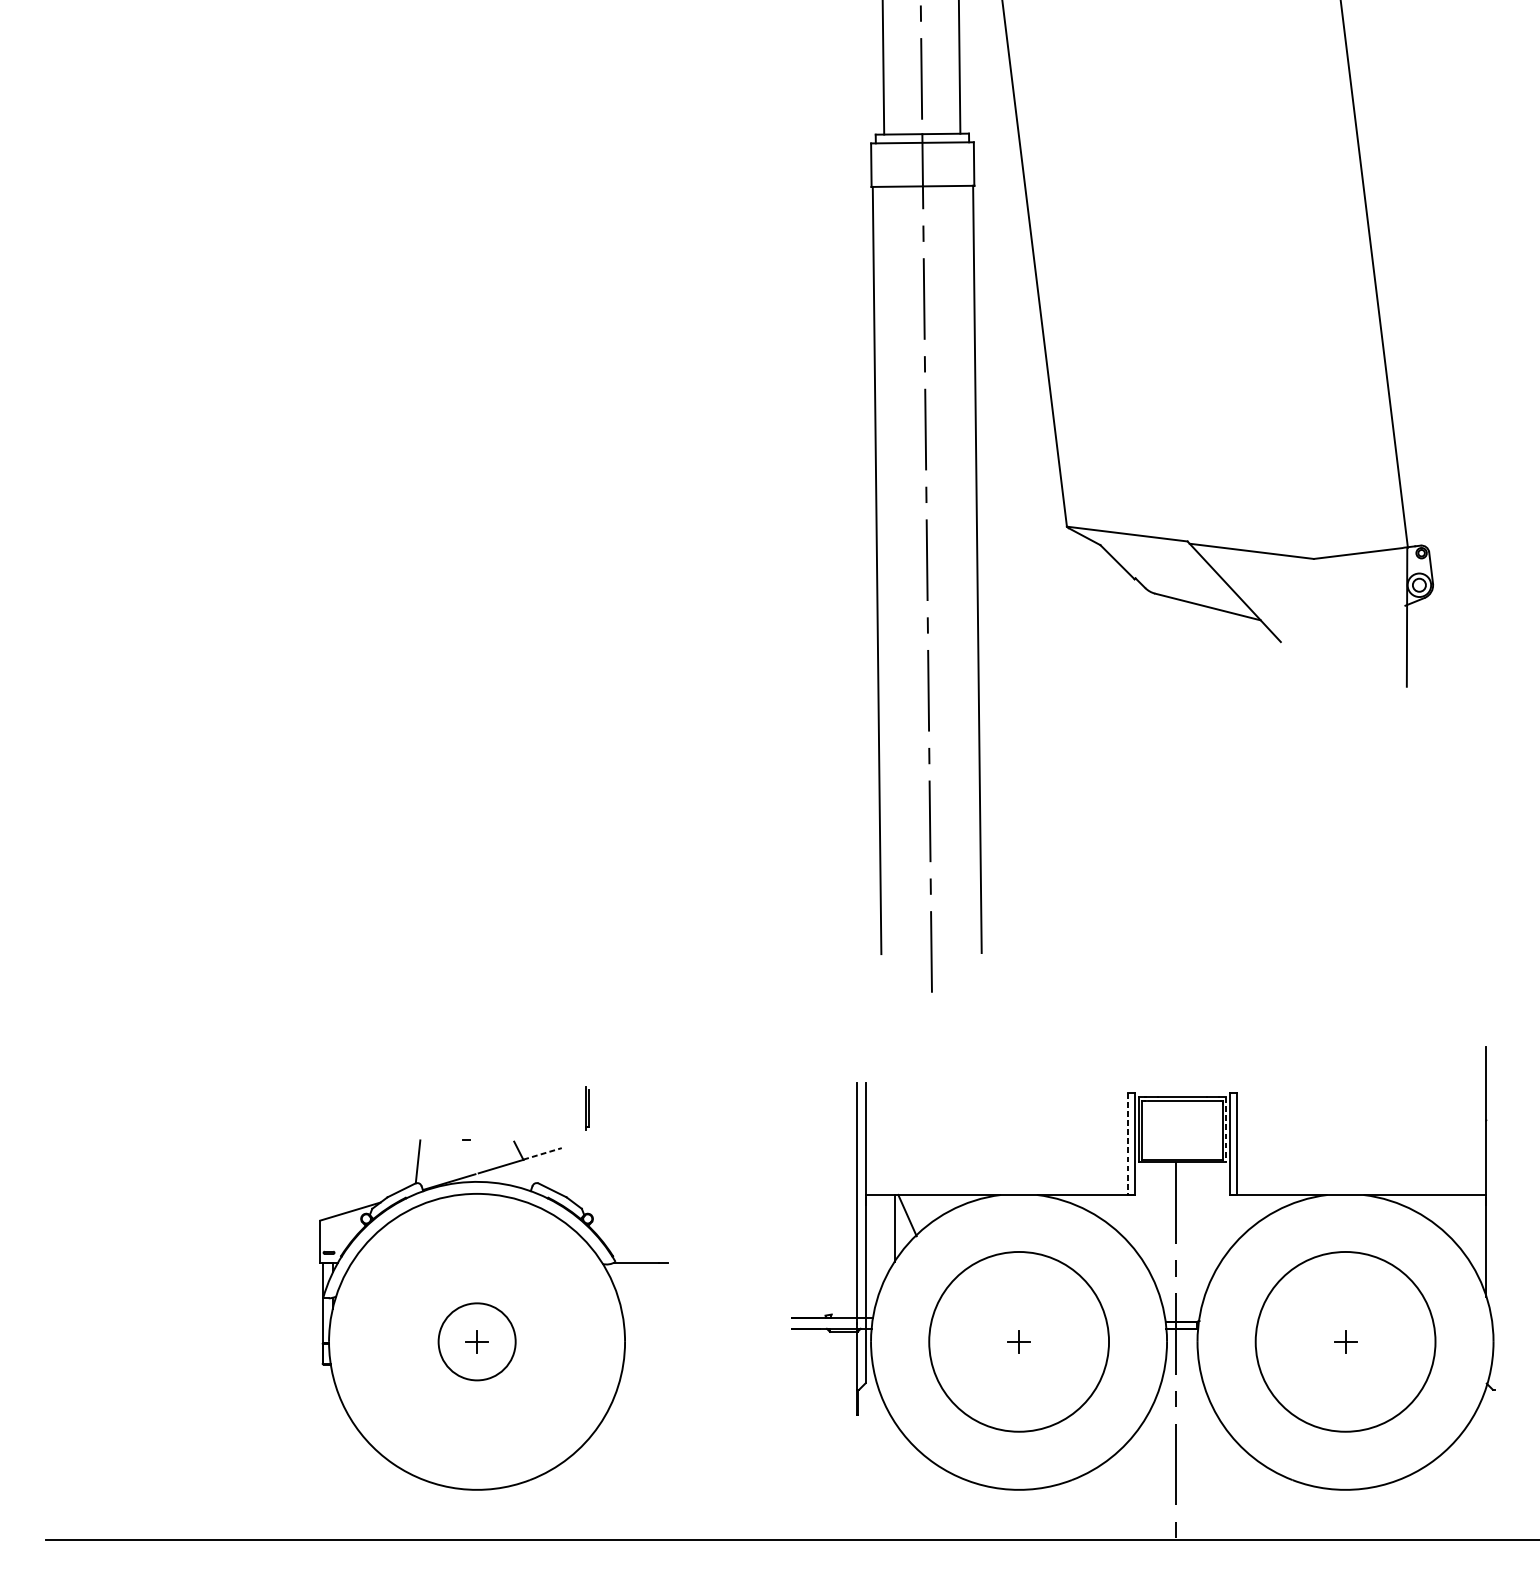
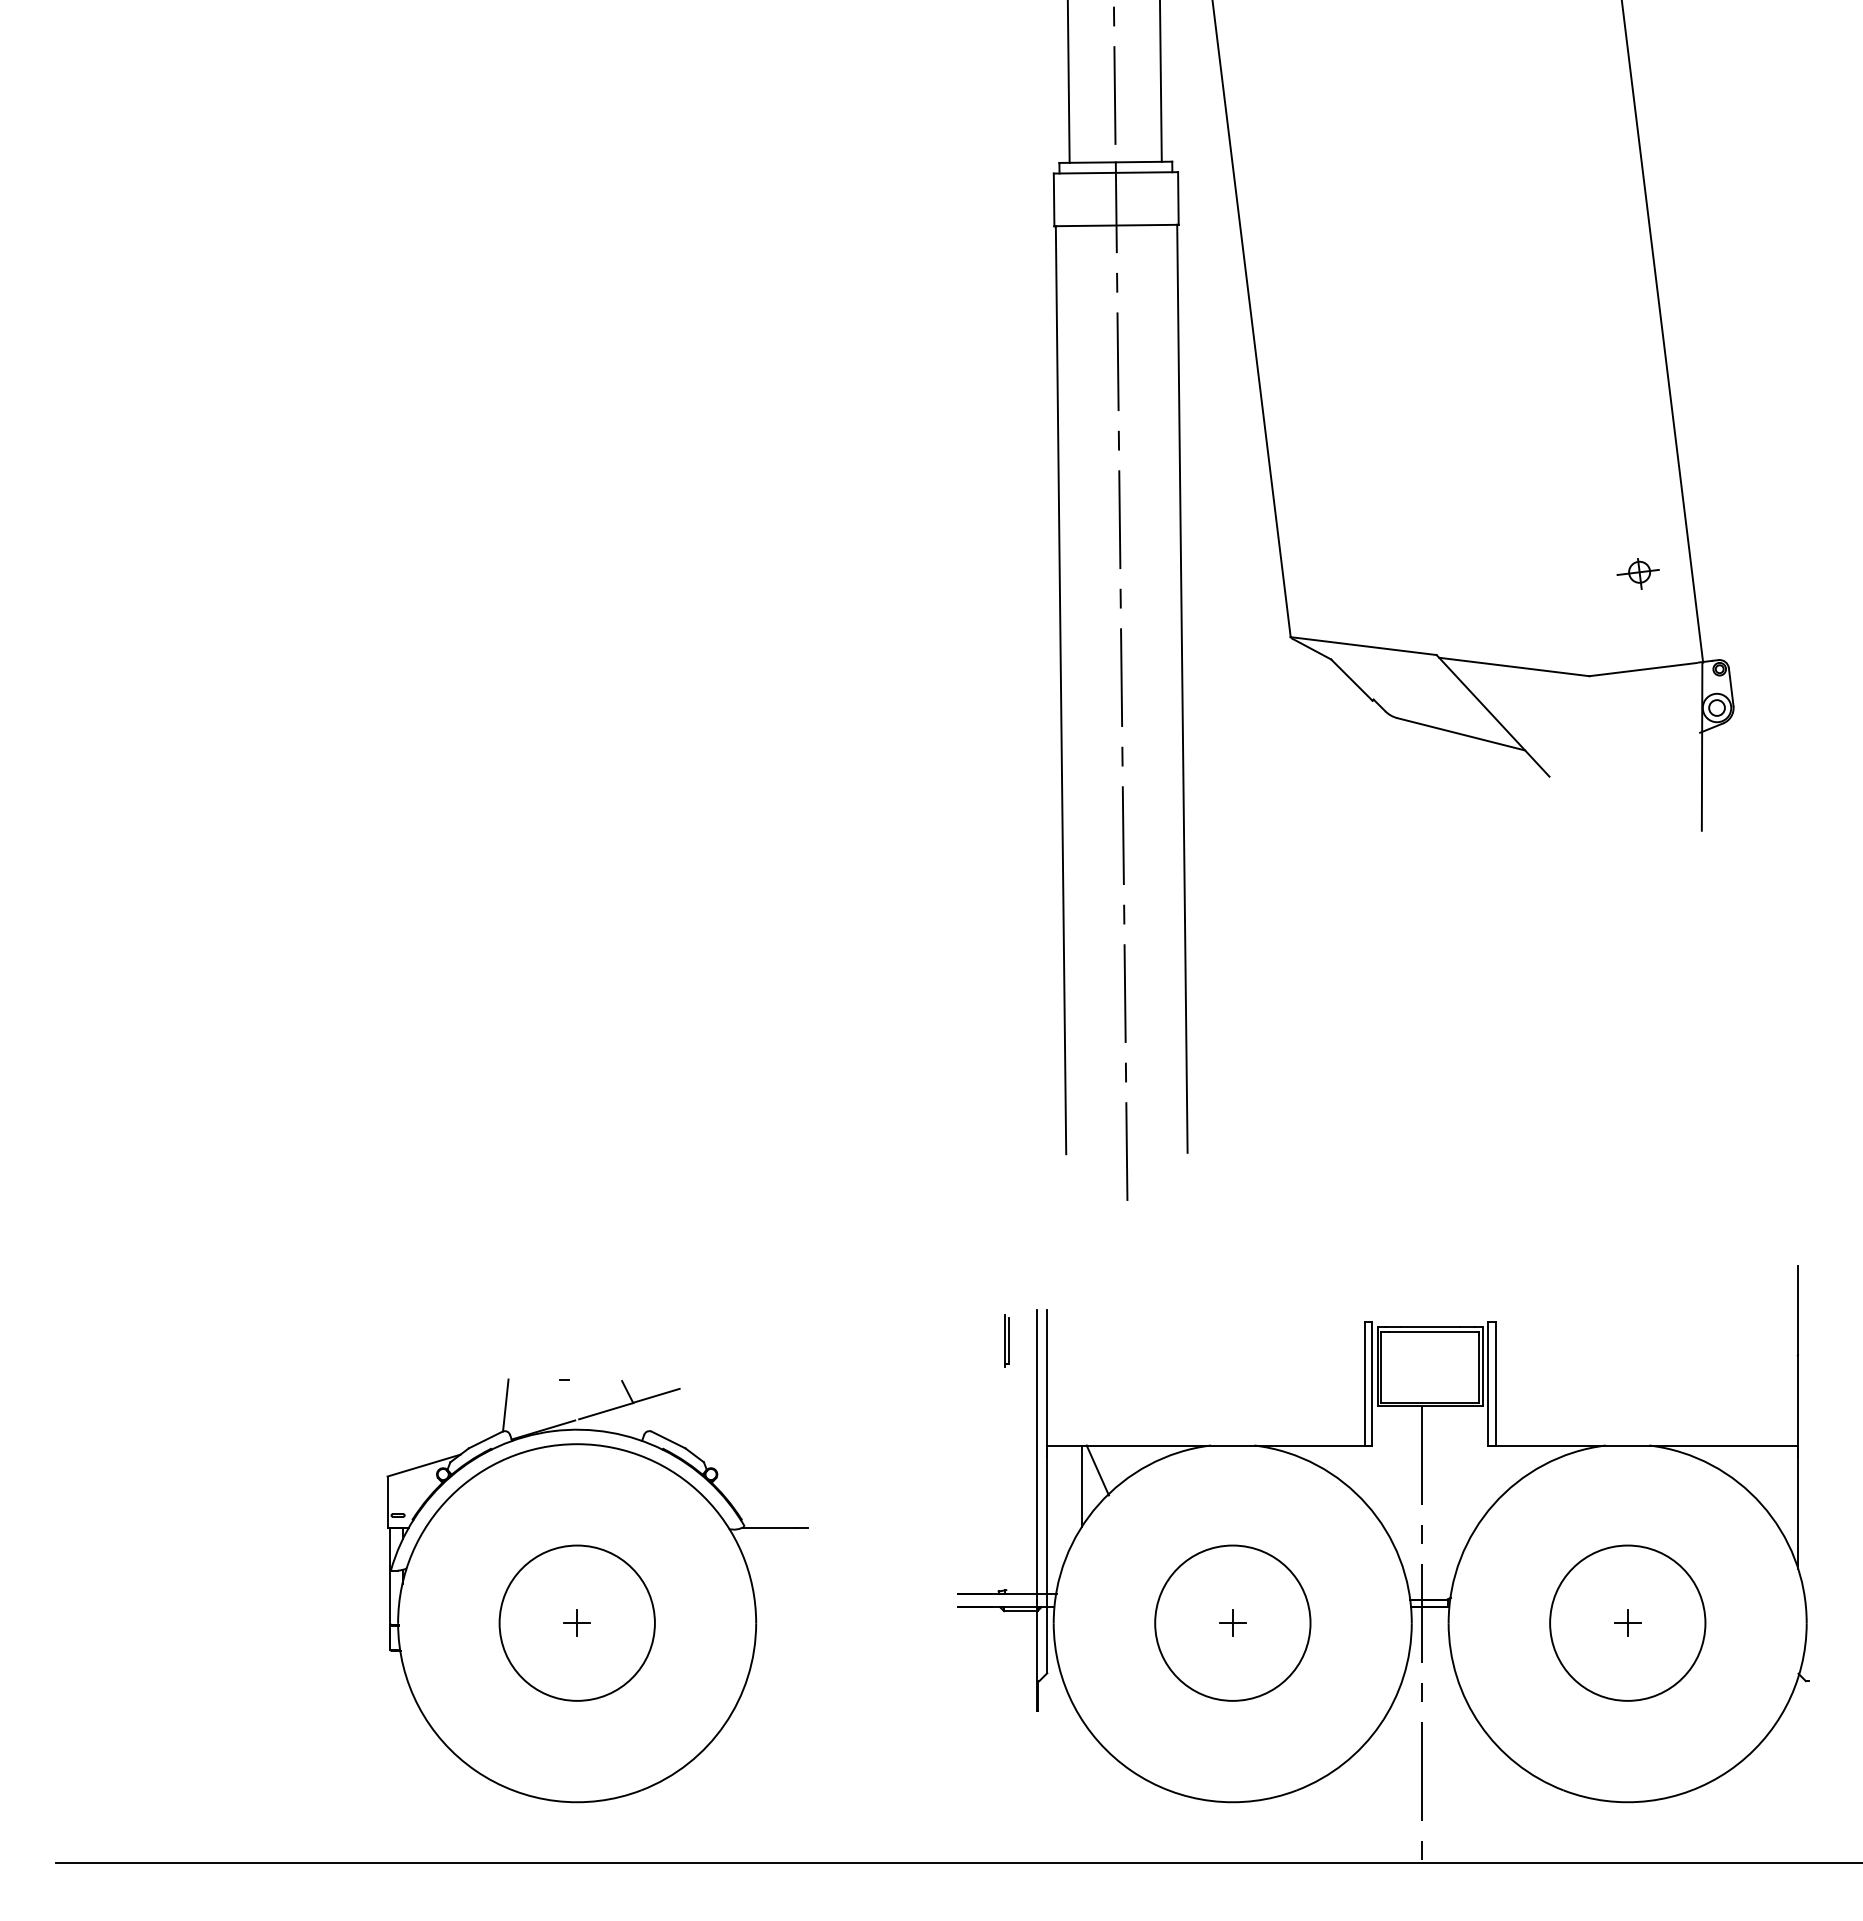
part: (1353, 474) -> (1637, 573), added
part: (587, 1108) -> (1006, 1340), moved
line: (1226, 1130) -> (1483, 1367), dashed -> solid
line: (1127, 1143) -> (1364, 1383), dashed -> solid
line: (542, 1153) -> (656, 1395), dashed -> solid
circle: (476, 1341) -> (576, 1622), size x1.67
circle: (1018, 1341) -> (1232, 1622), size x0.71
circle: (1345, 1341) -> (1627, 1622), size x0.71

